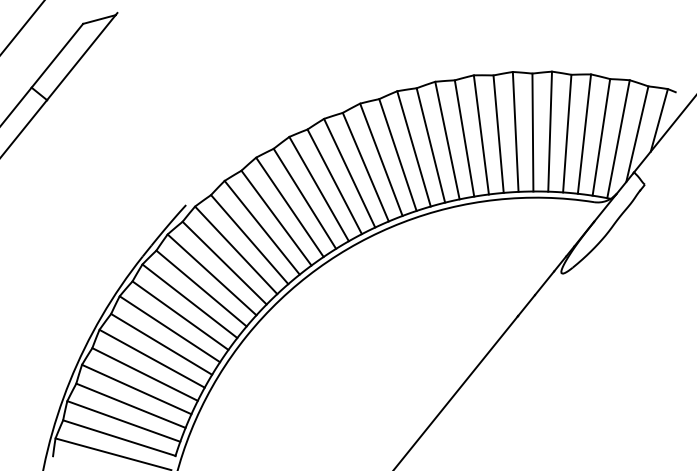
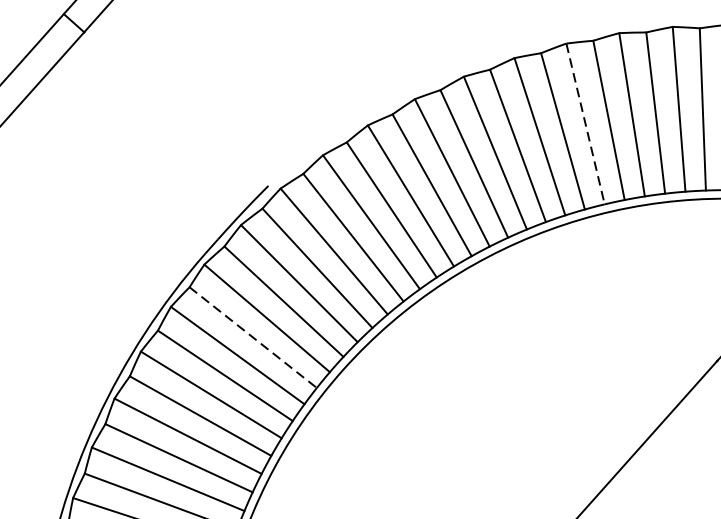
line: (414, 149) -> (586, 124), solid -> dashed
line: (180, 315) -> (253, 337), solid -> dashed

